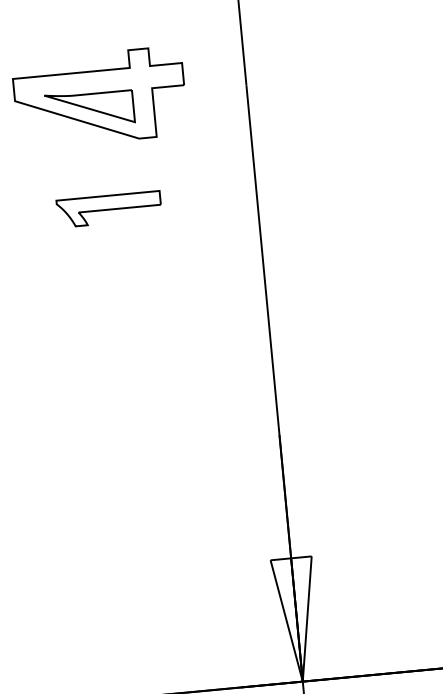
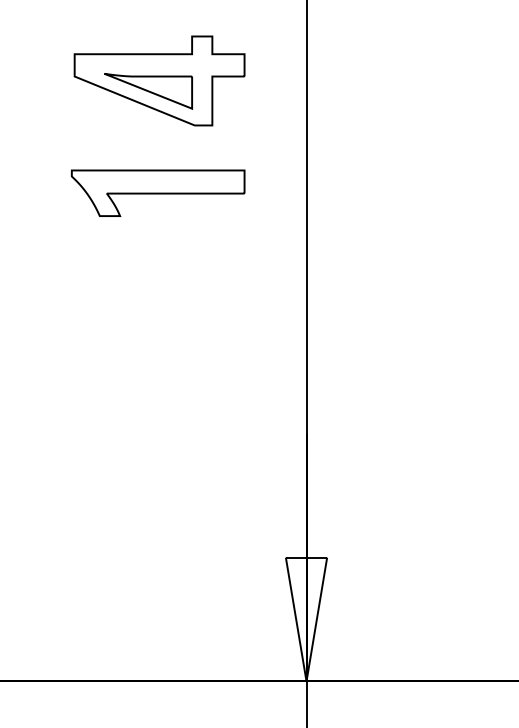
part: (109, 208) -> (158, 192), size x1.67

